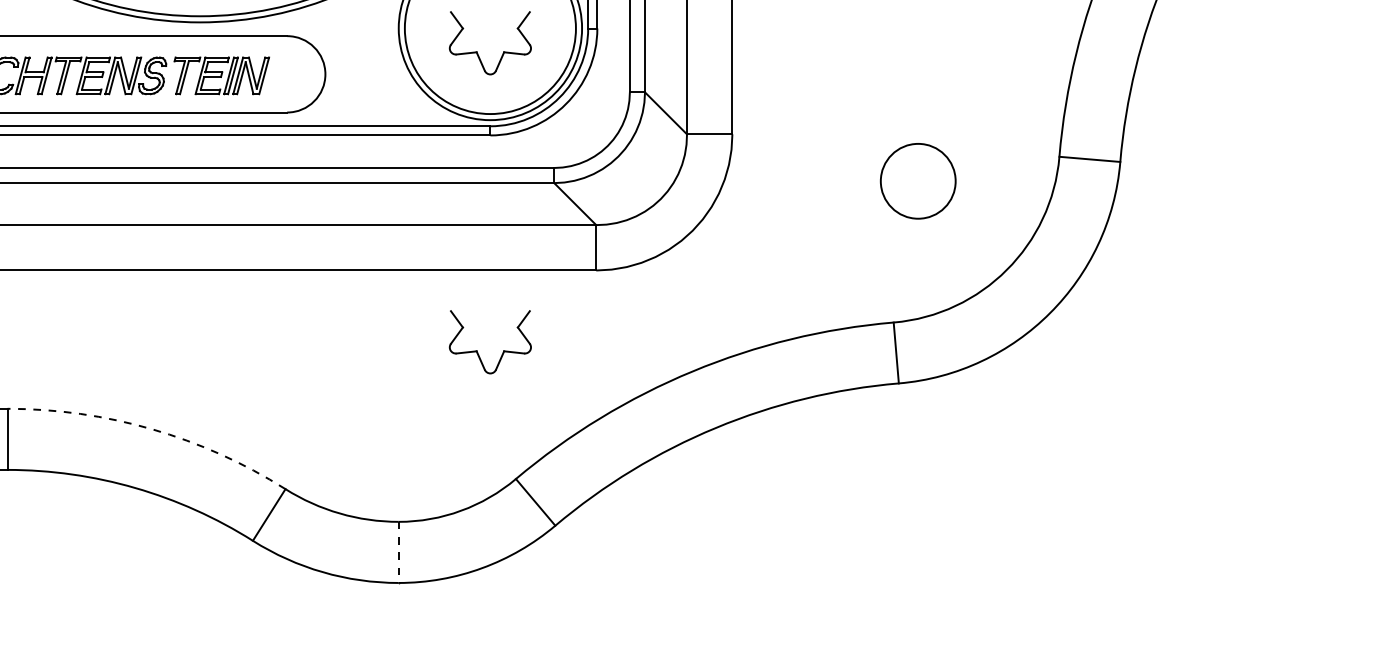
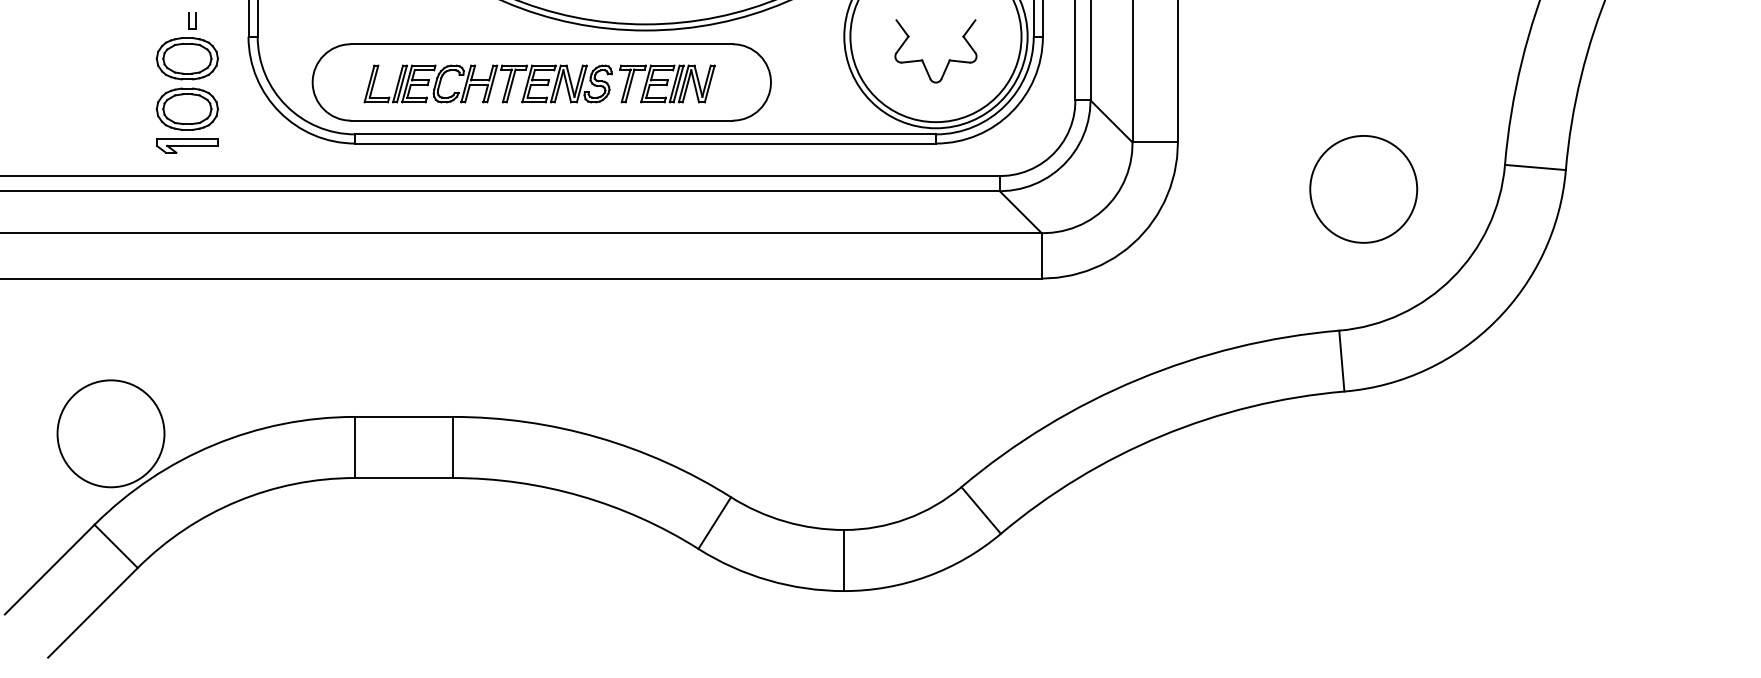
circle: (917, 181) -> (1363, 189), size x1.43
part: (477, 351) -> (923, 359), removed
arc: (151, 429) -> (597, 437), dashed -> solid
line: (398, 552) -> (844, 560), dashed -> solid

